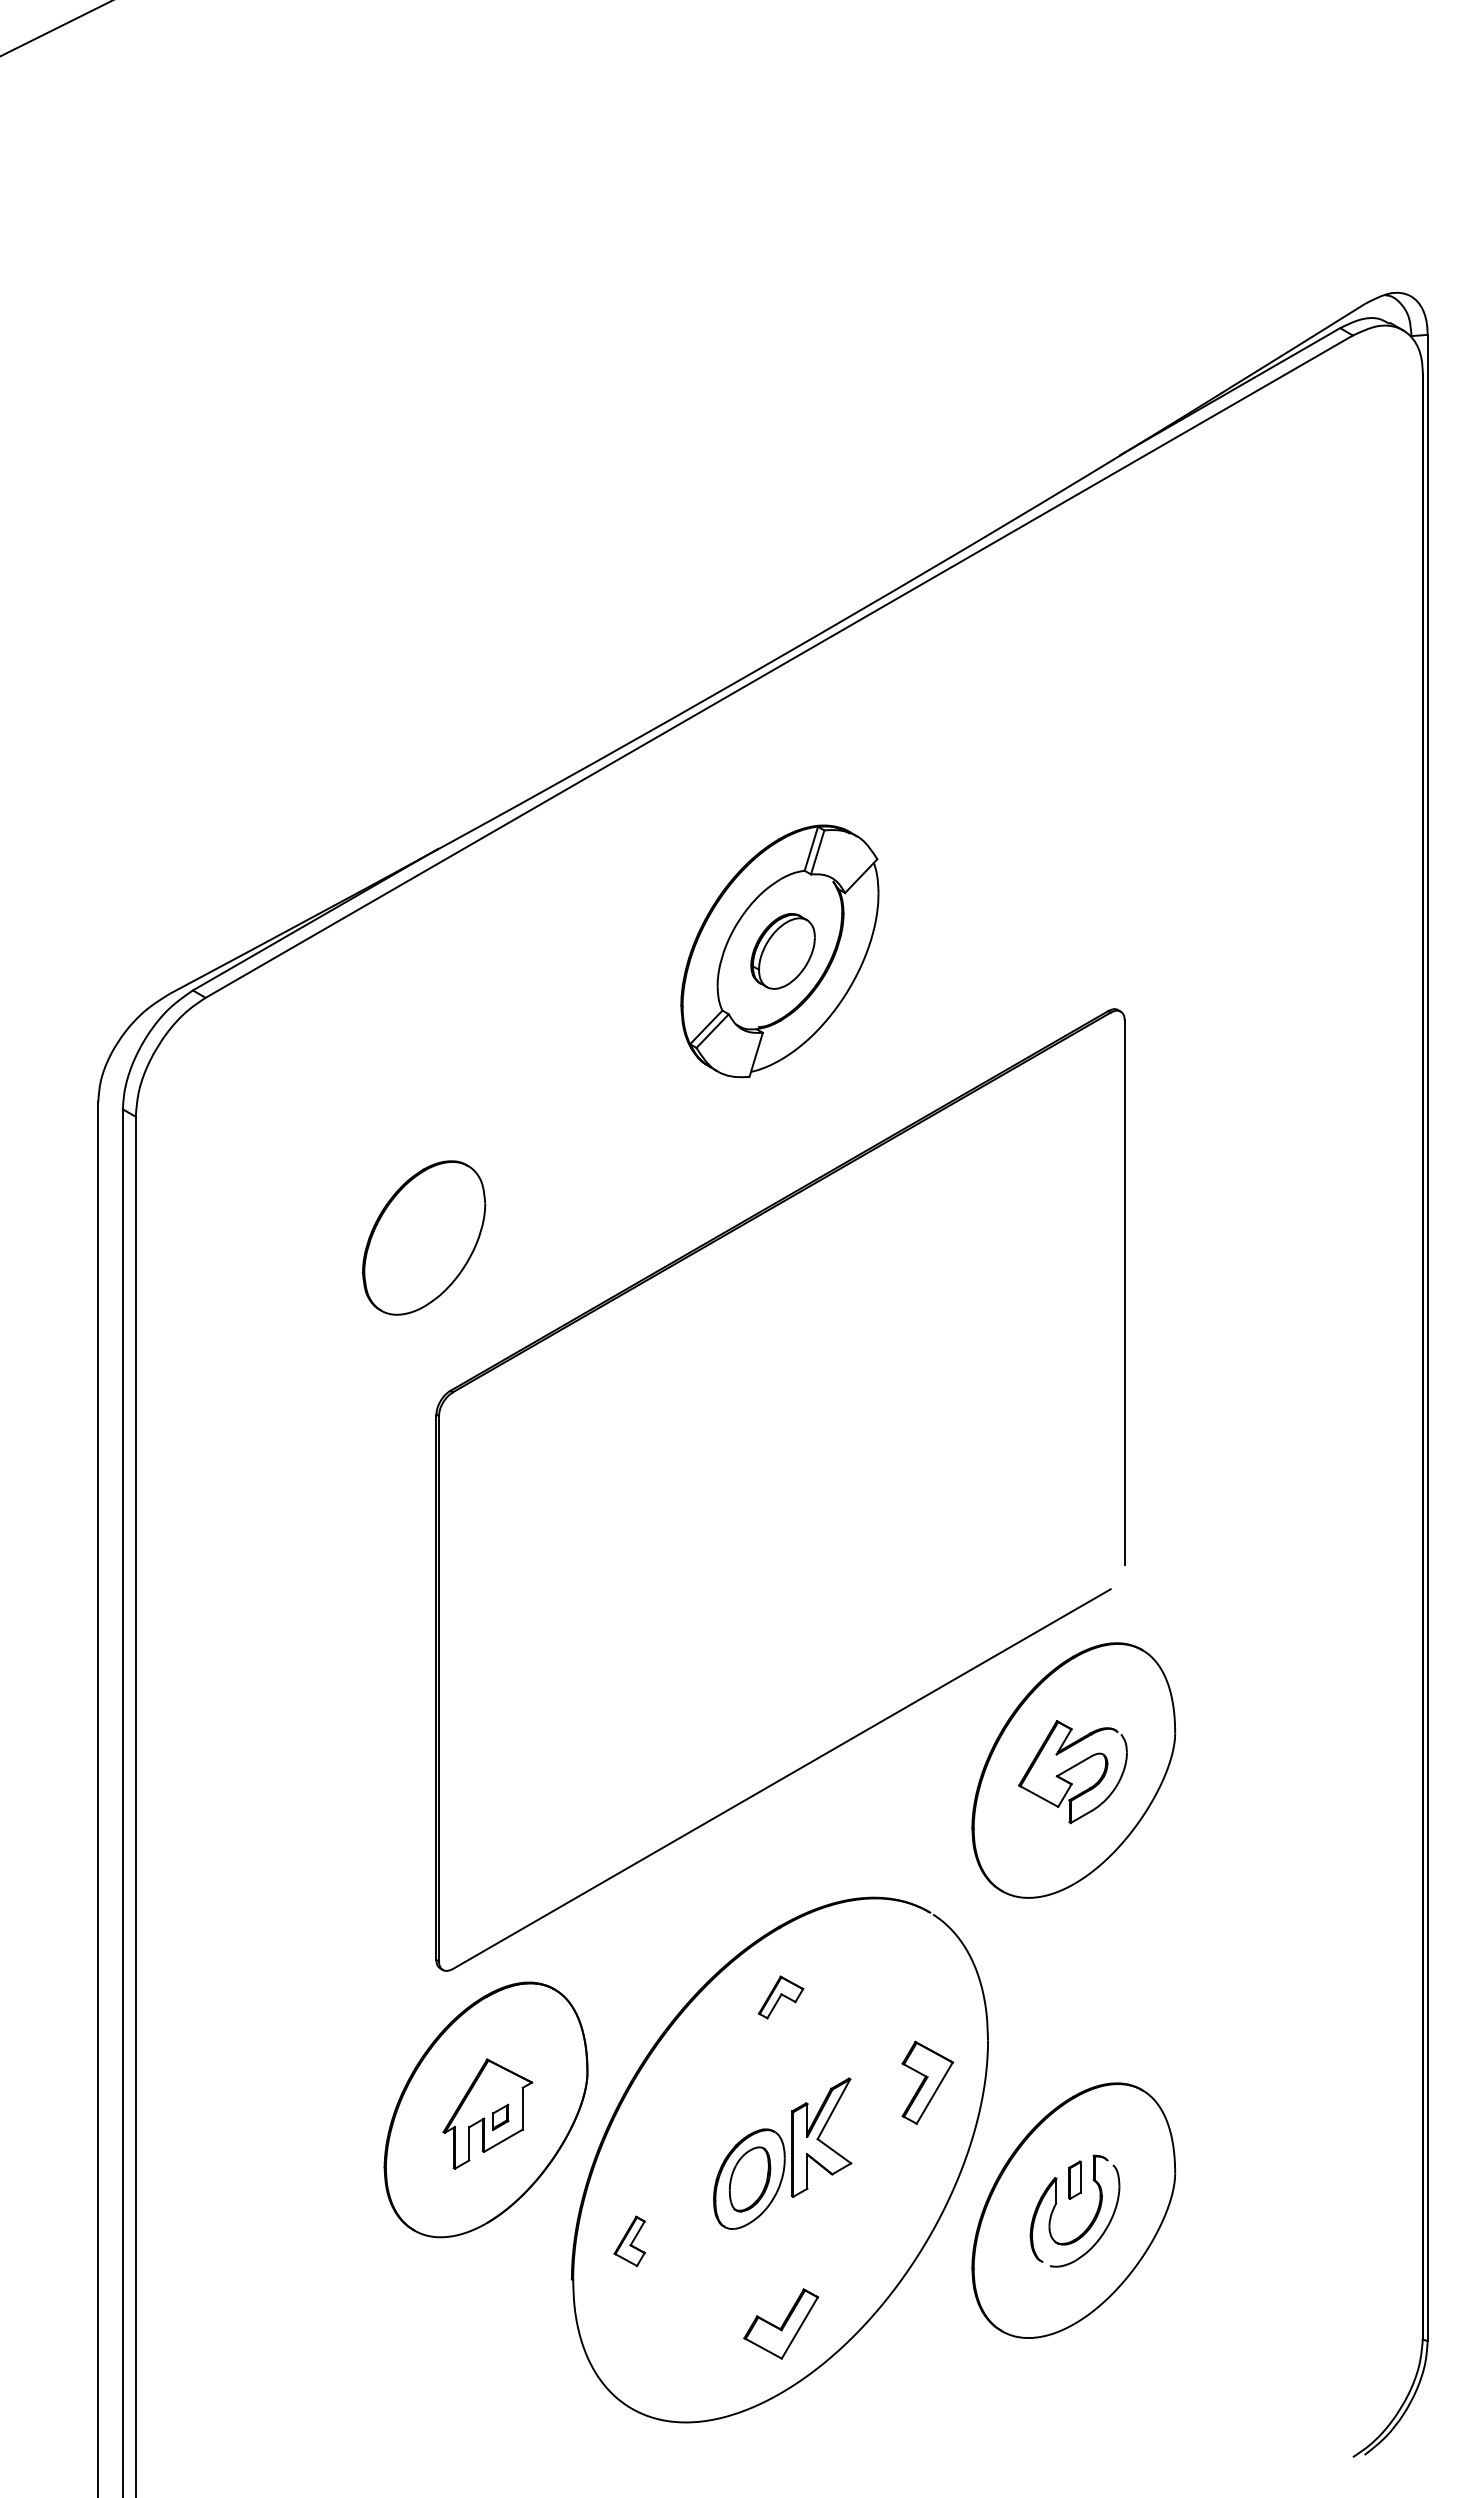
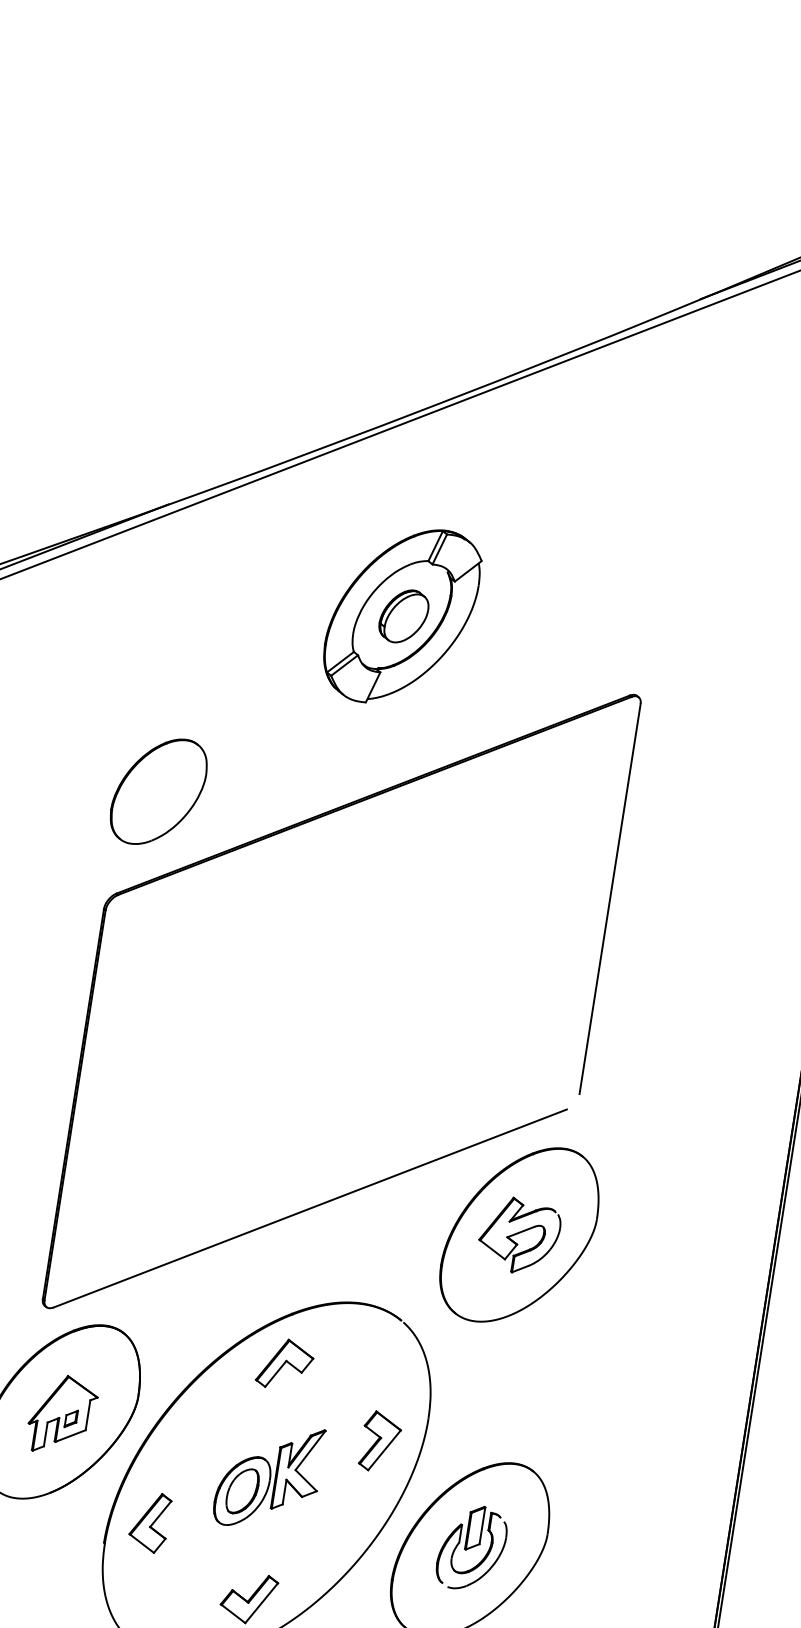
part: (423, 1237) -> (158, 791), moved
part: (780, 1997) -> (284, 1364), size x1.67
part: (1074, 2180) -> (474, 1528), size x1.67
part: (629, 2241) -> (149, 1522), size x1.67

